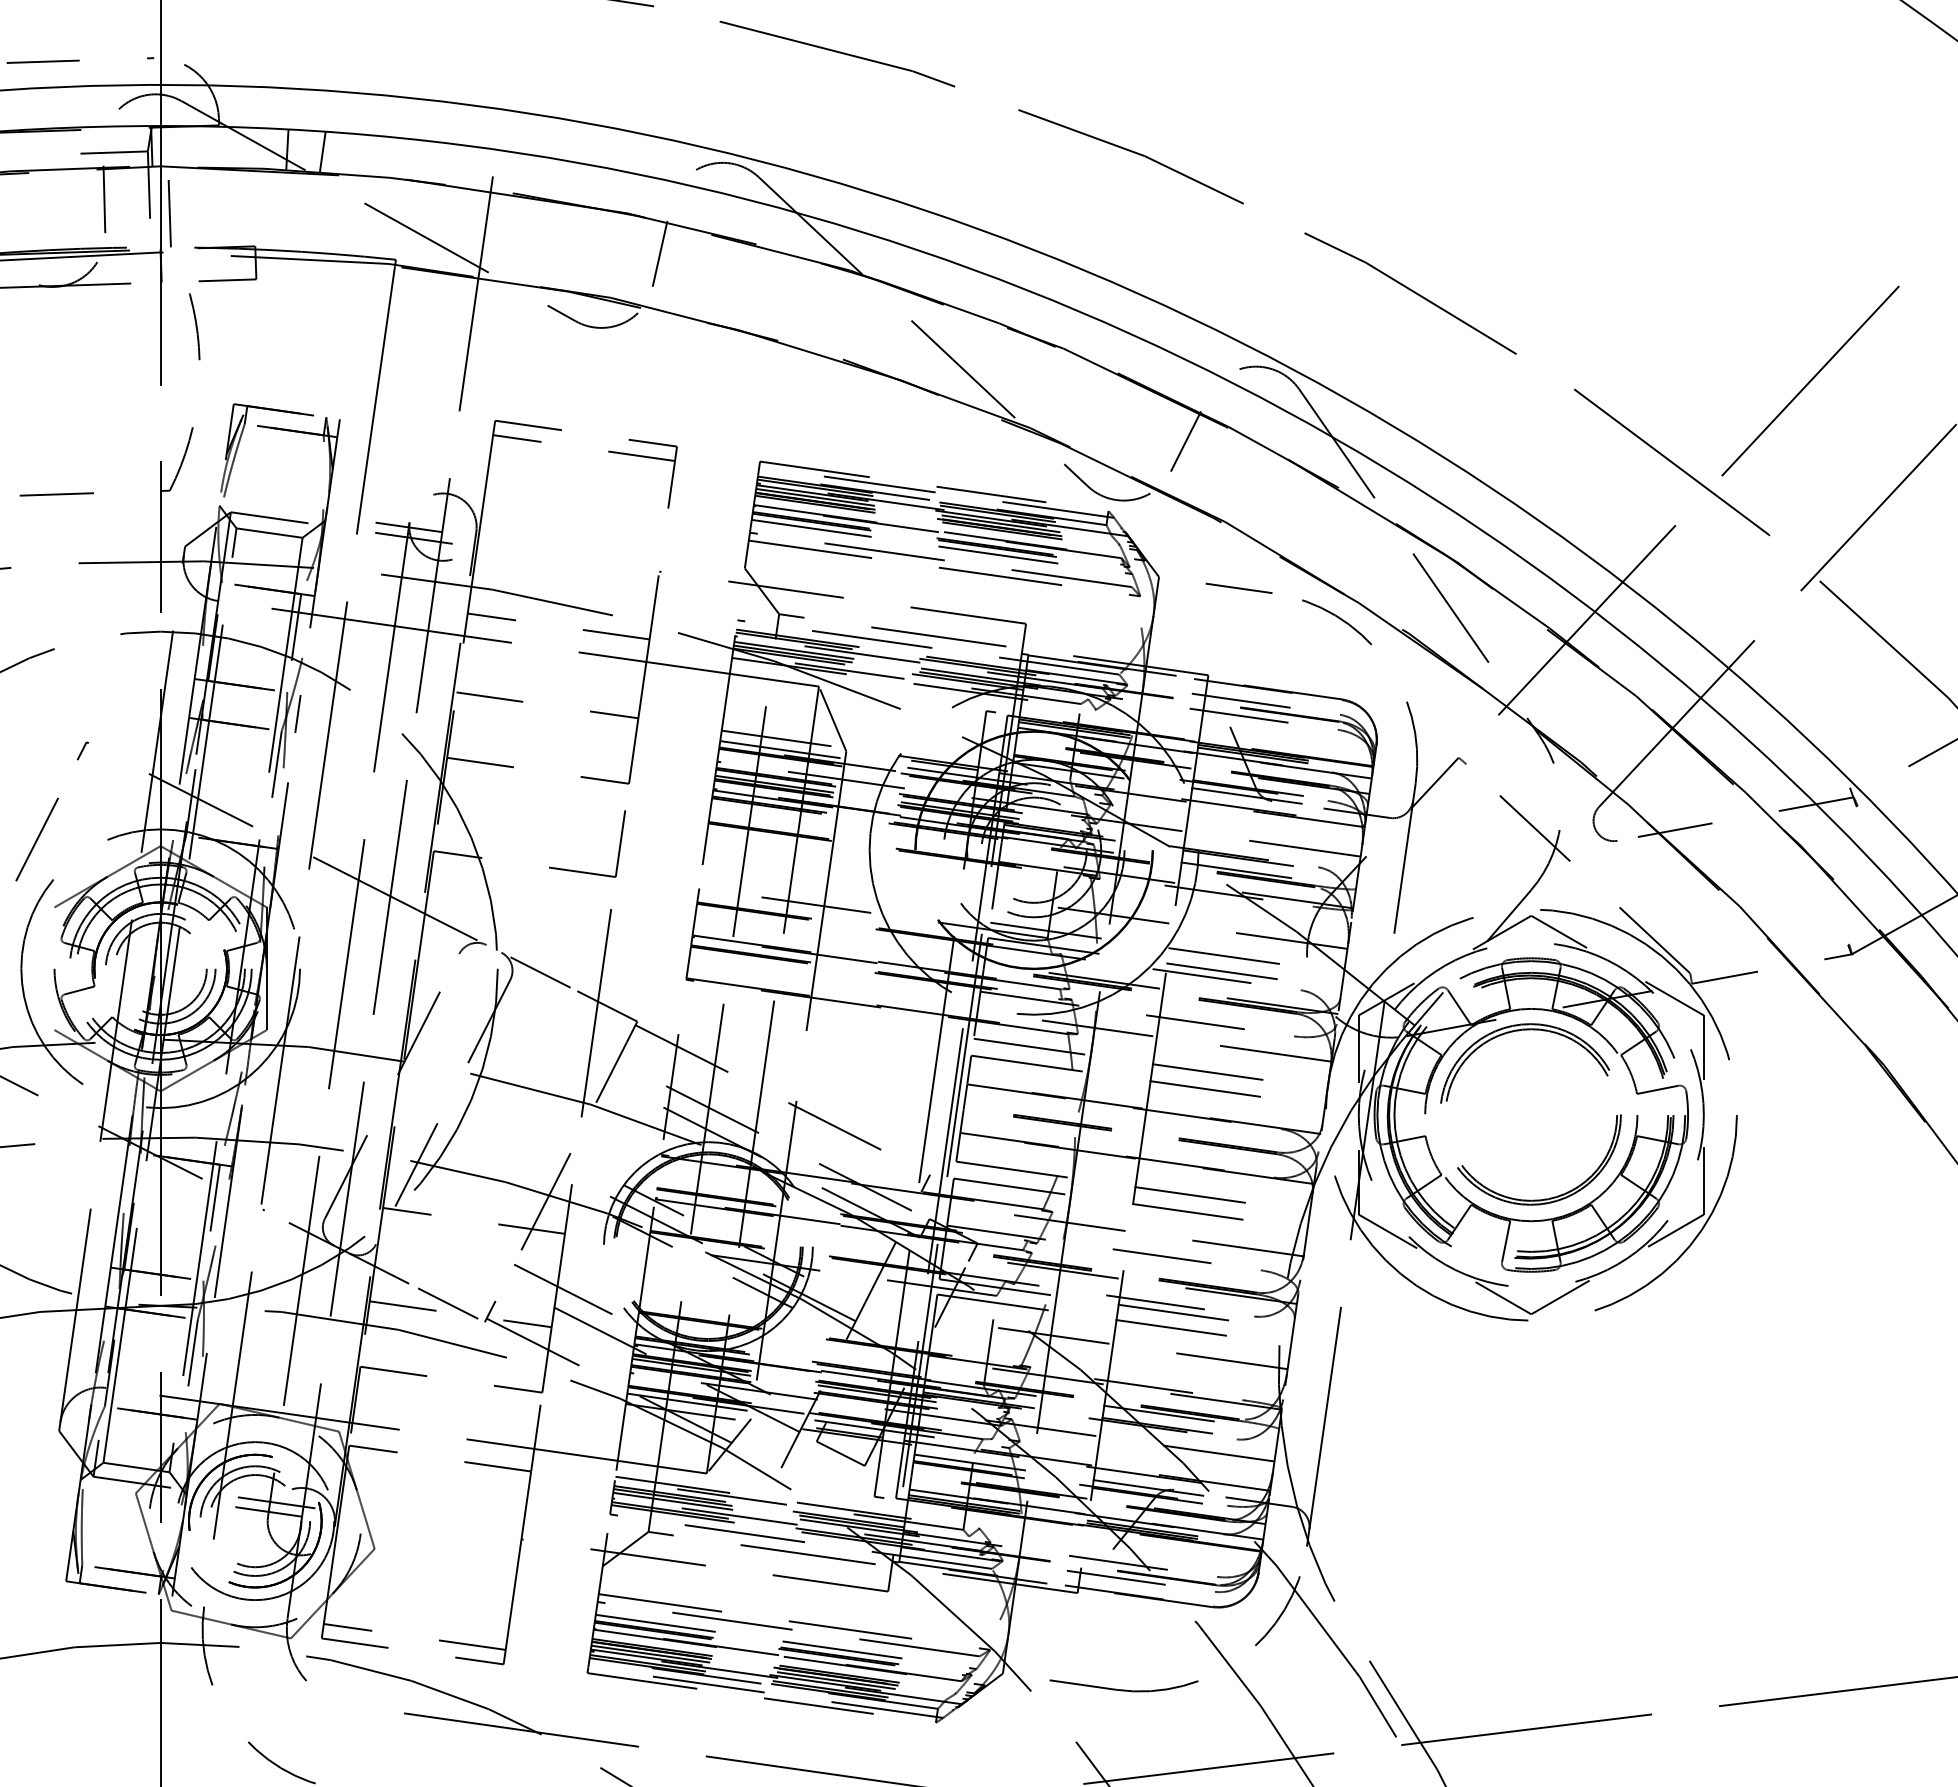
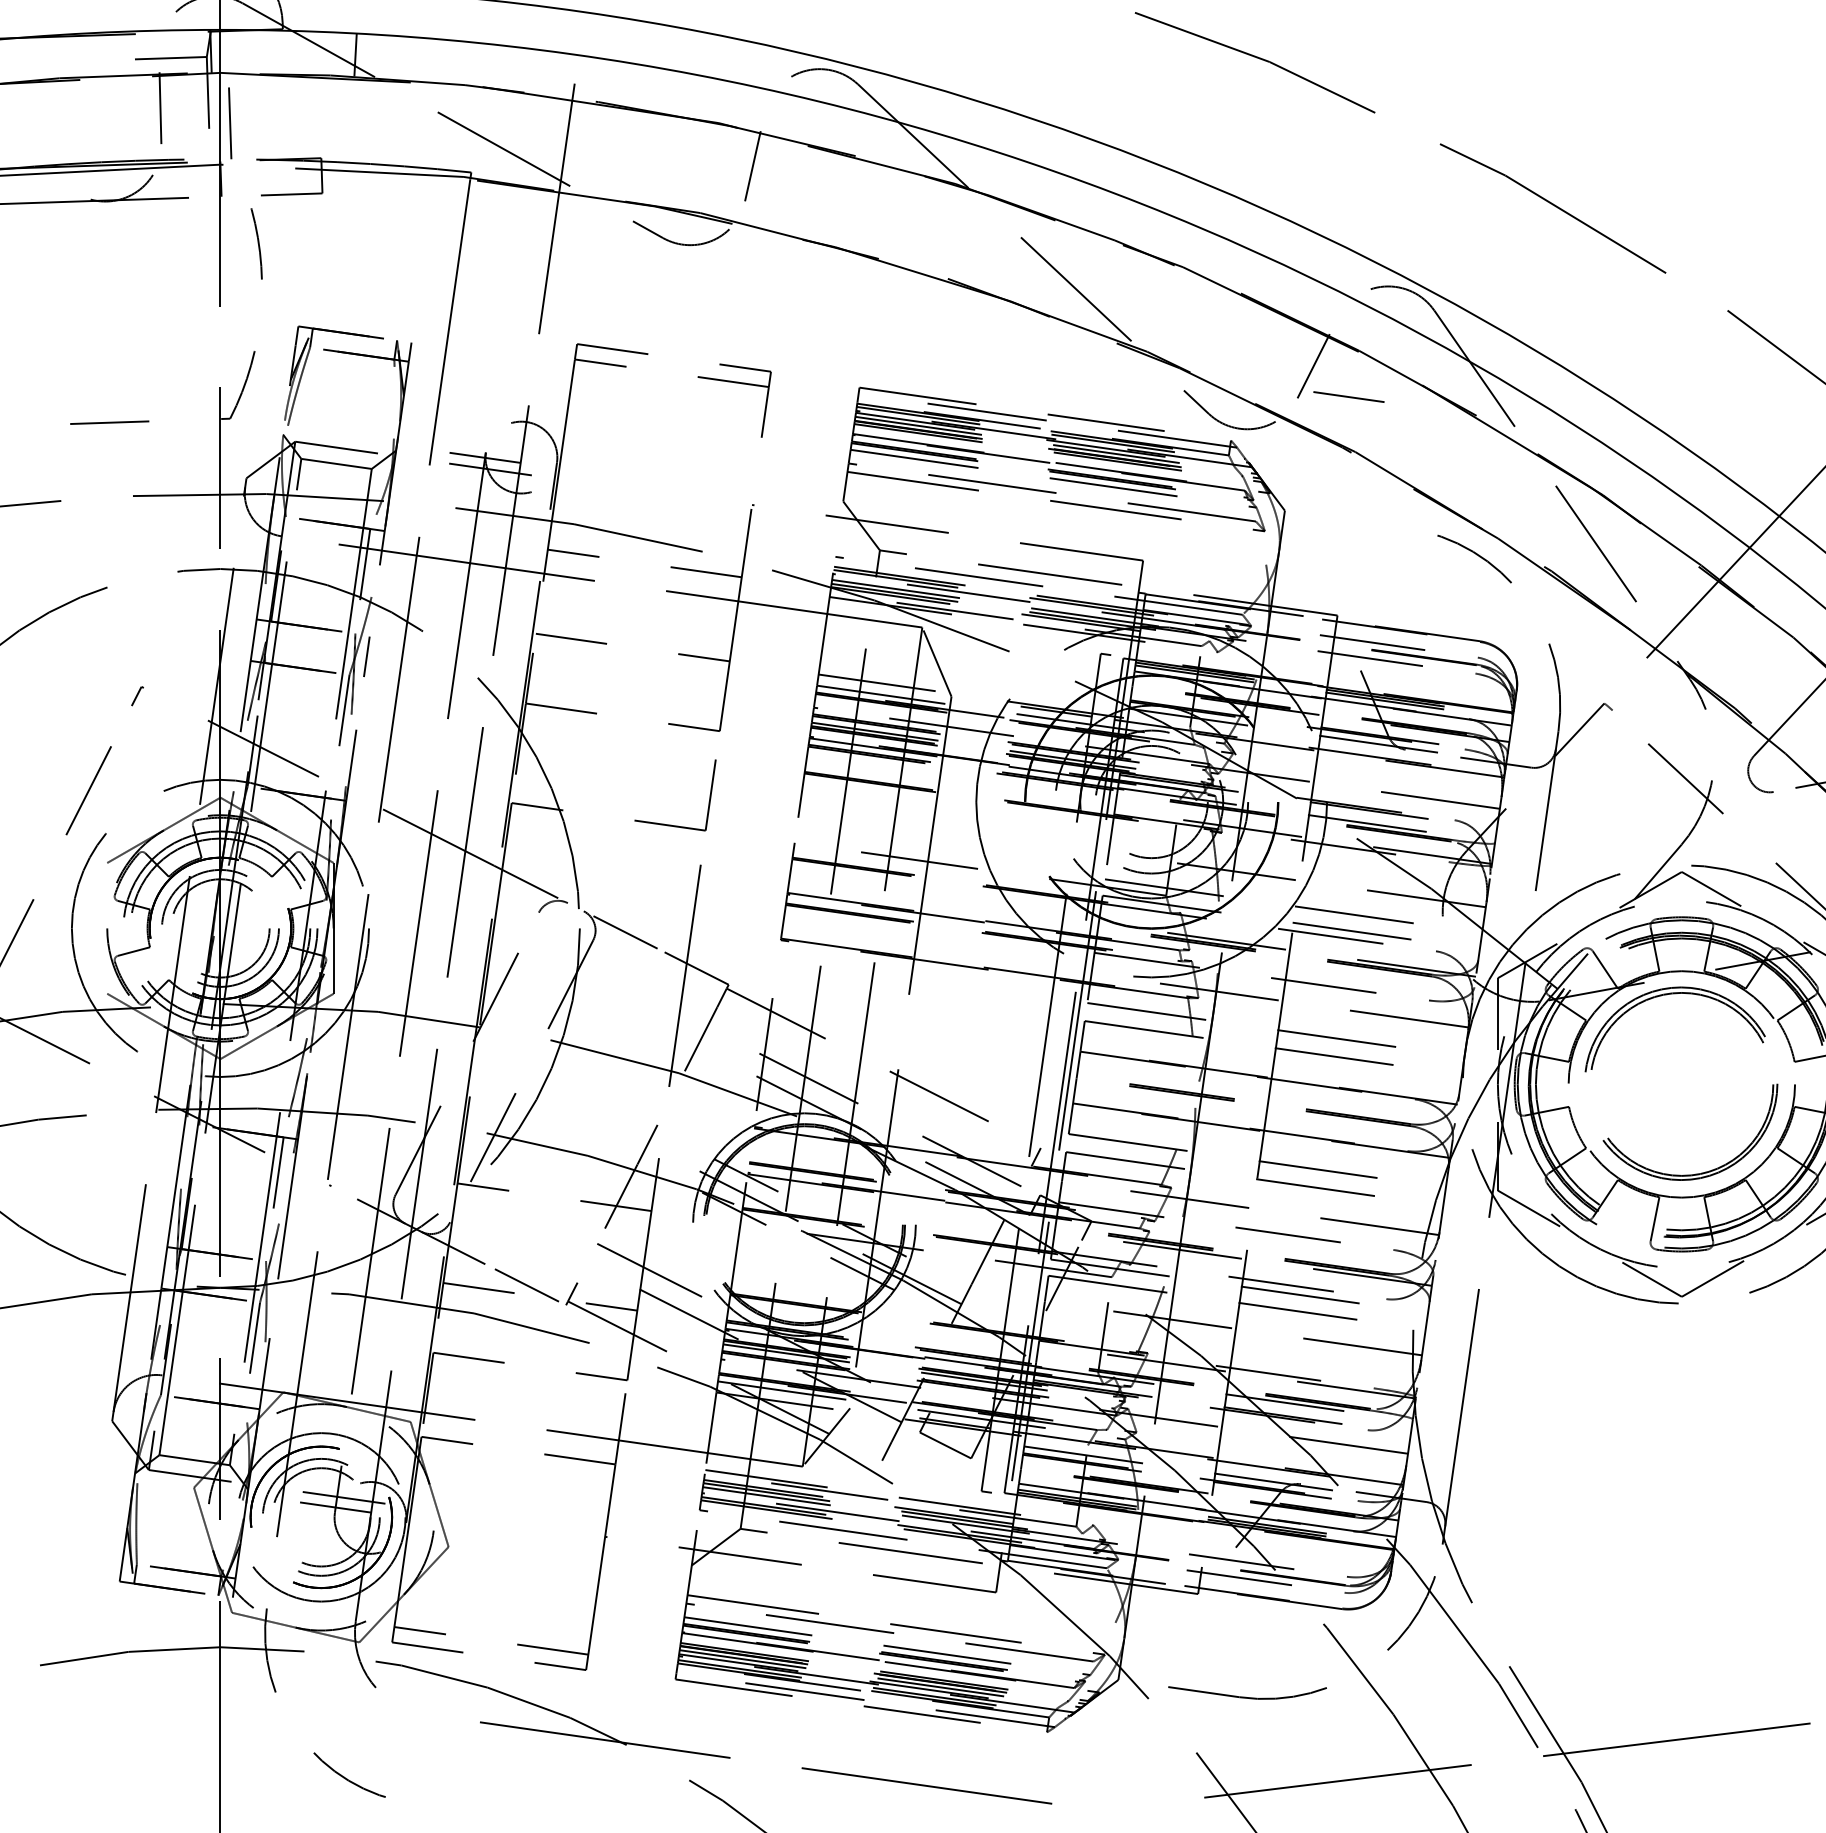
line: (322, 151) -> (392, 57), removed
line: (1238, 587) -> (1348, 396), moved

